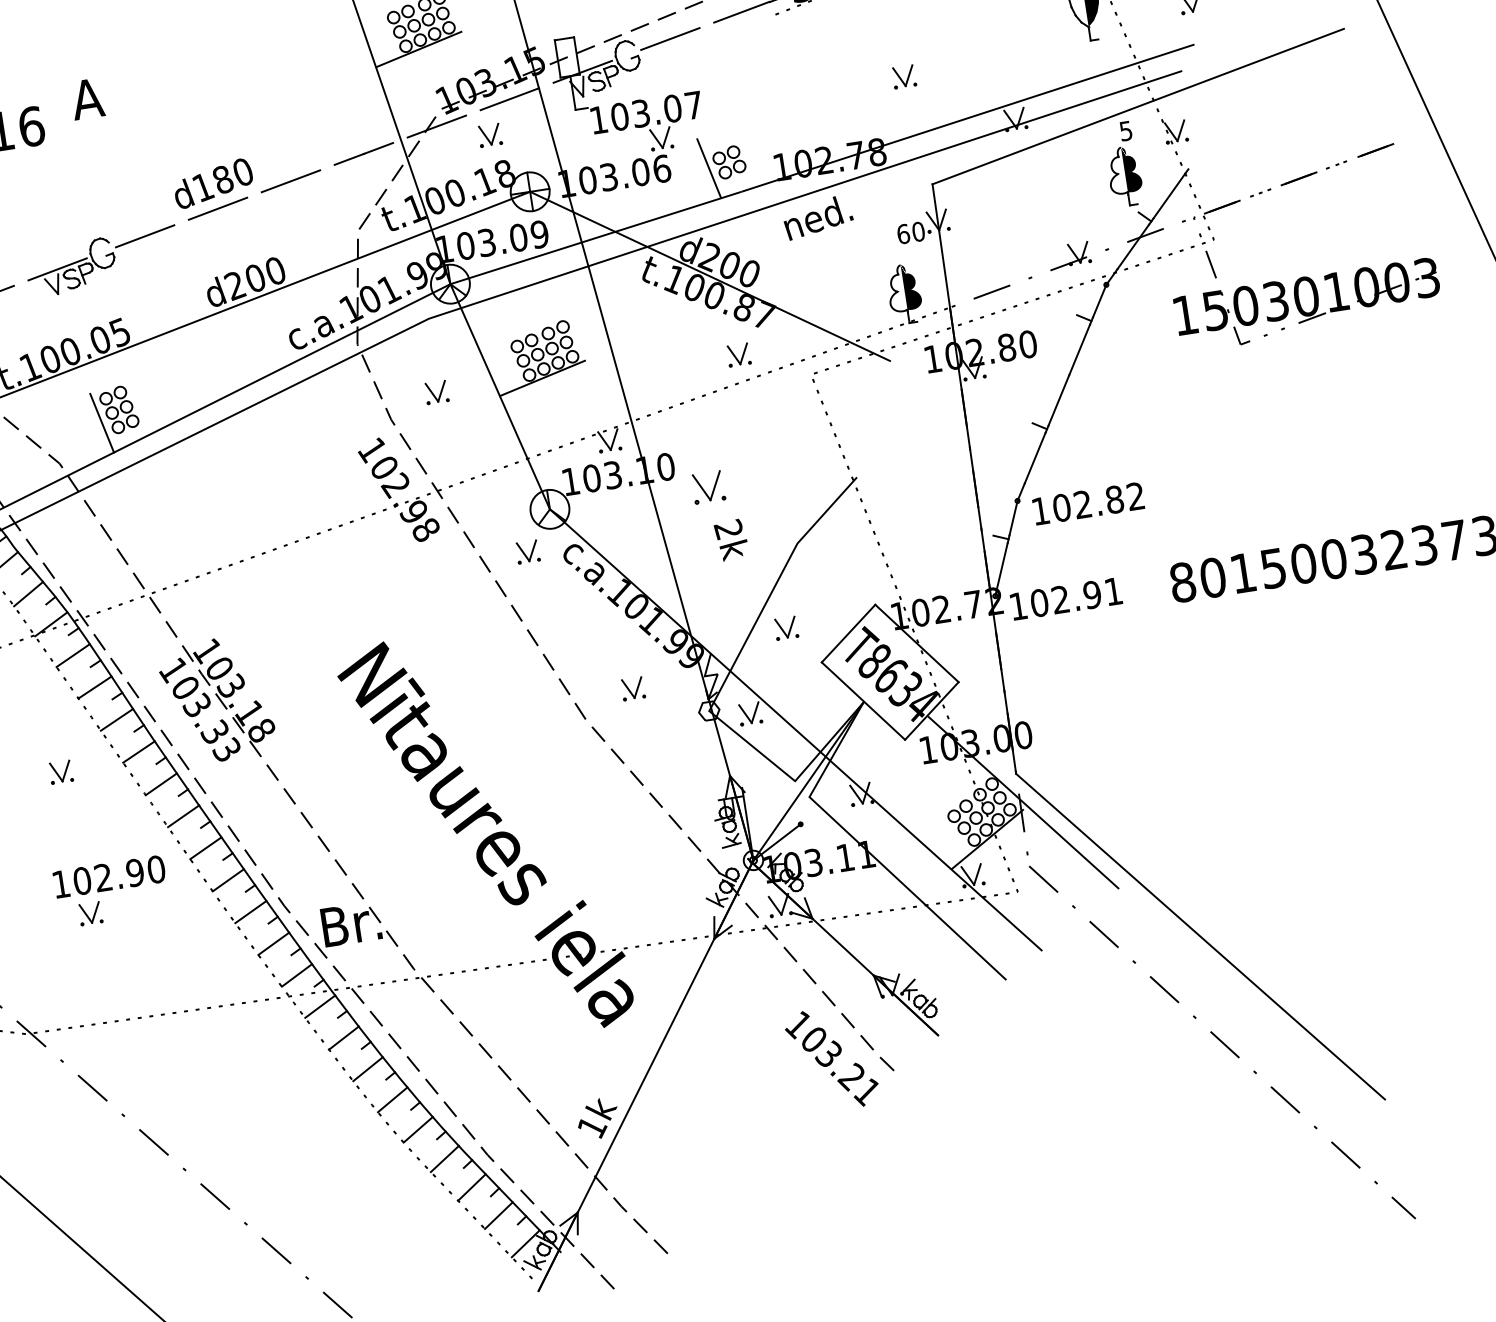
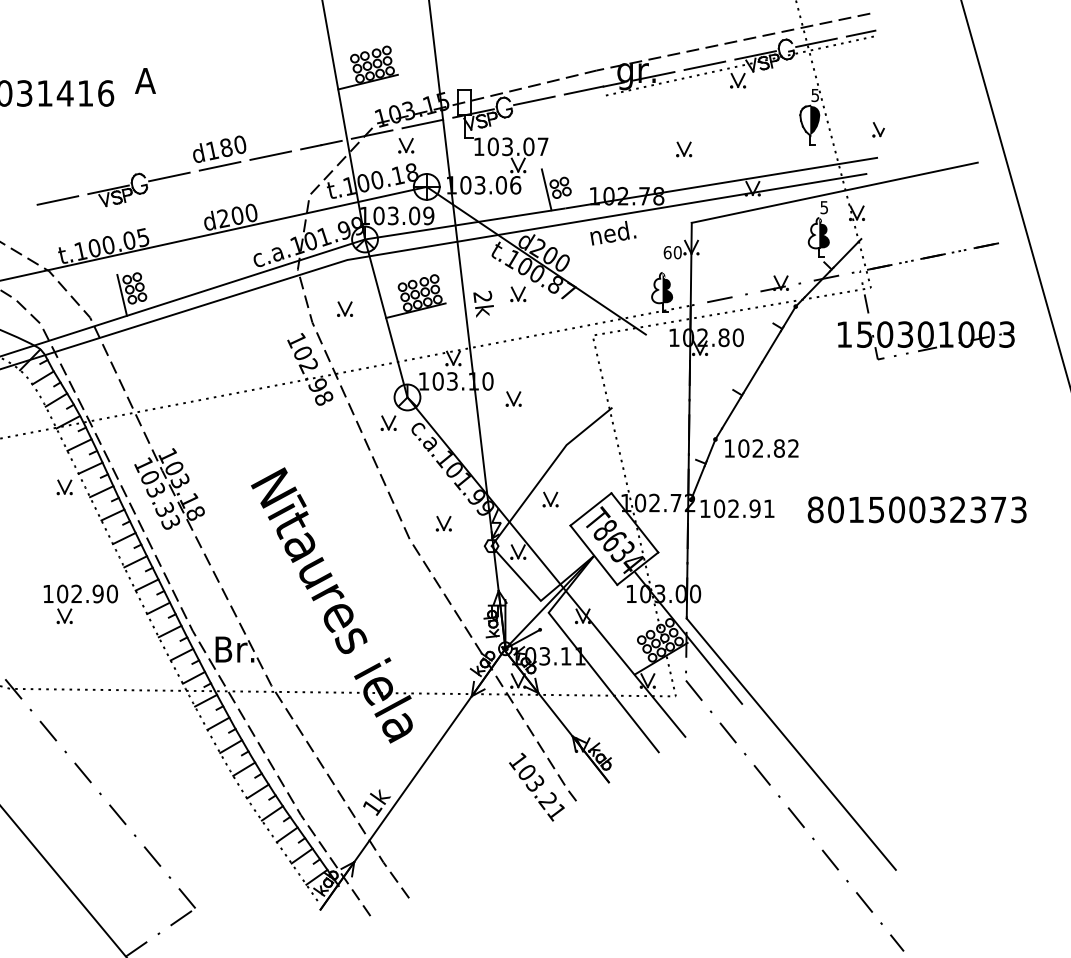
part: (739, 355) -> (518, 294), moved
part: (707, 486) -> (513, 398), size x0.71
text: (731, 539) -> (483, 303), moved
part: (60, 772) -> (64, 487), moved

